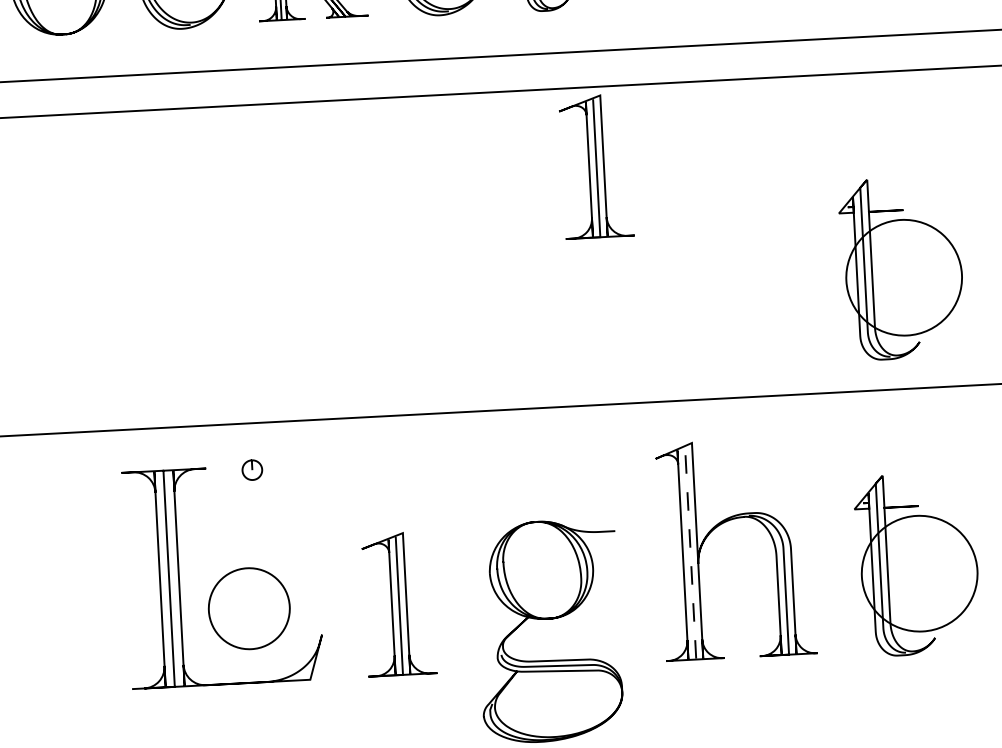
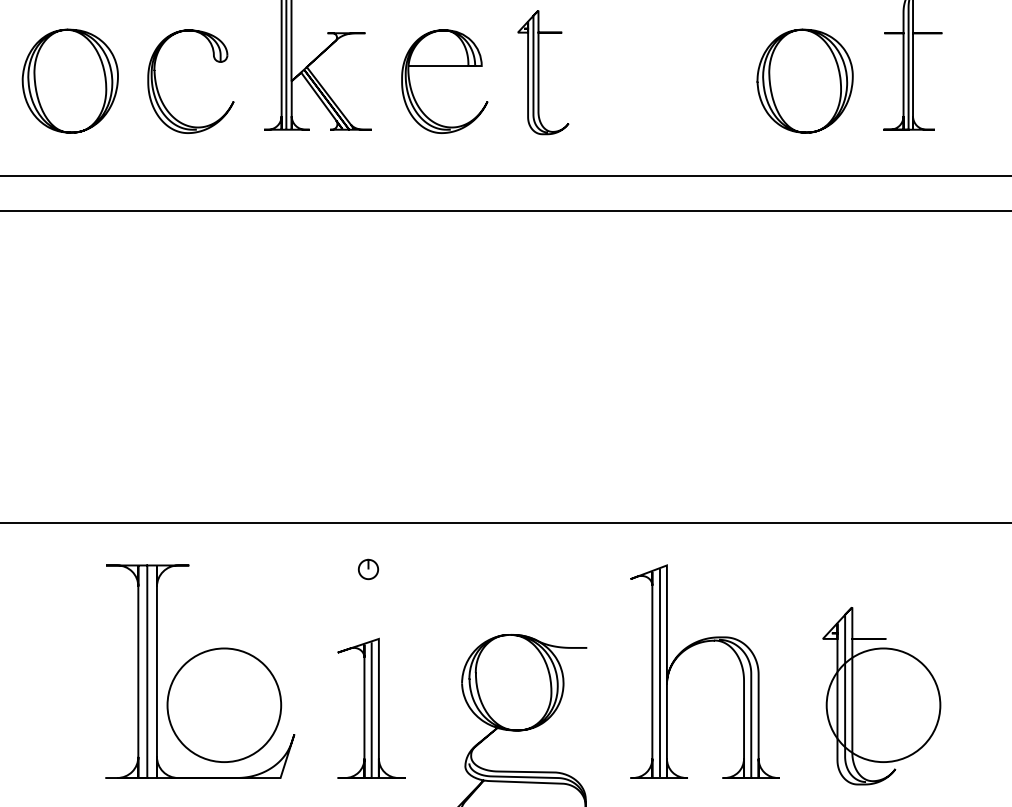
part: (596, 165) -> (587, 288), removed
part: (901, 268) -> (881, 405), removed
curve: (252, 470) -> (368, 569), moved
line: (691, 552) -> (660, 672), dashed -> solid
part: (249, 607) -> (224, 704), size x1.43

